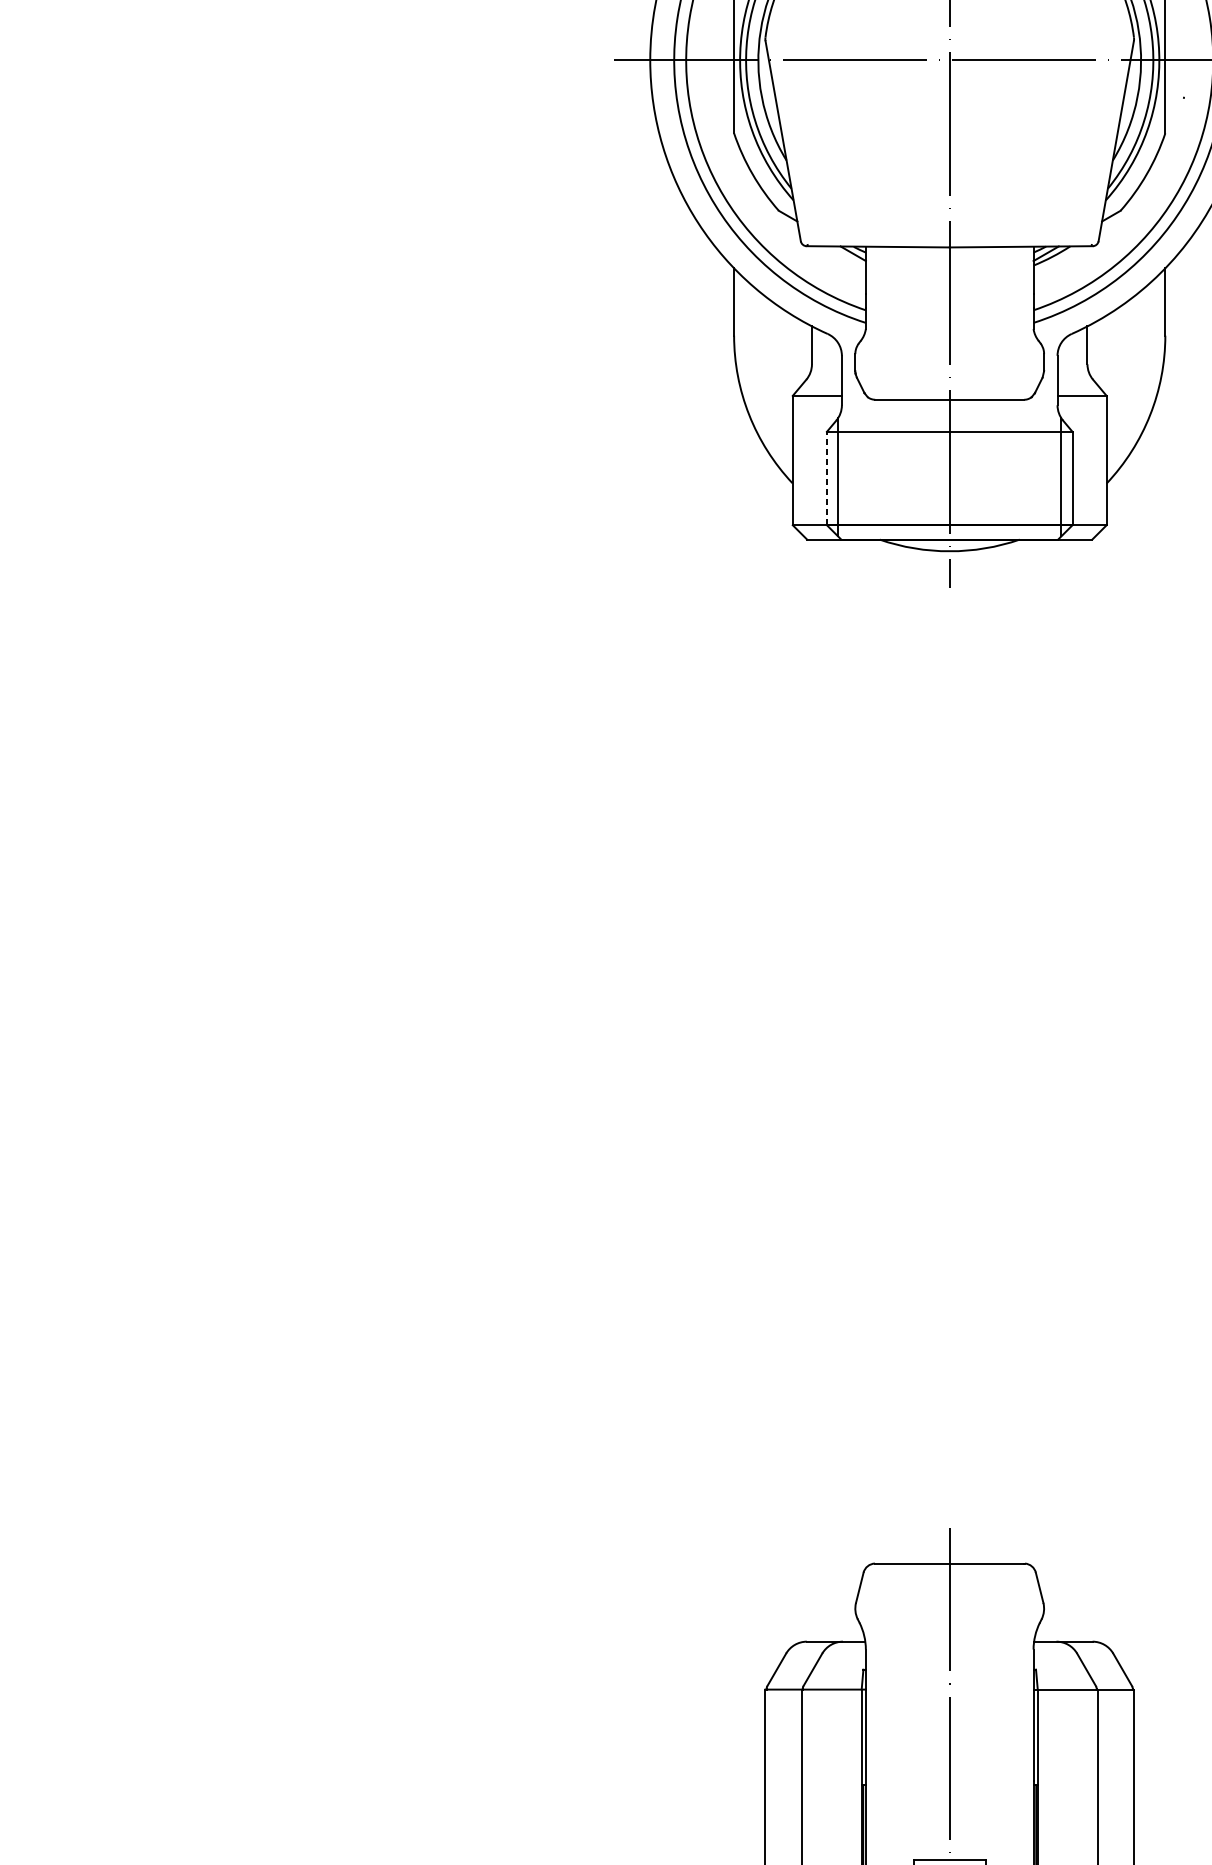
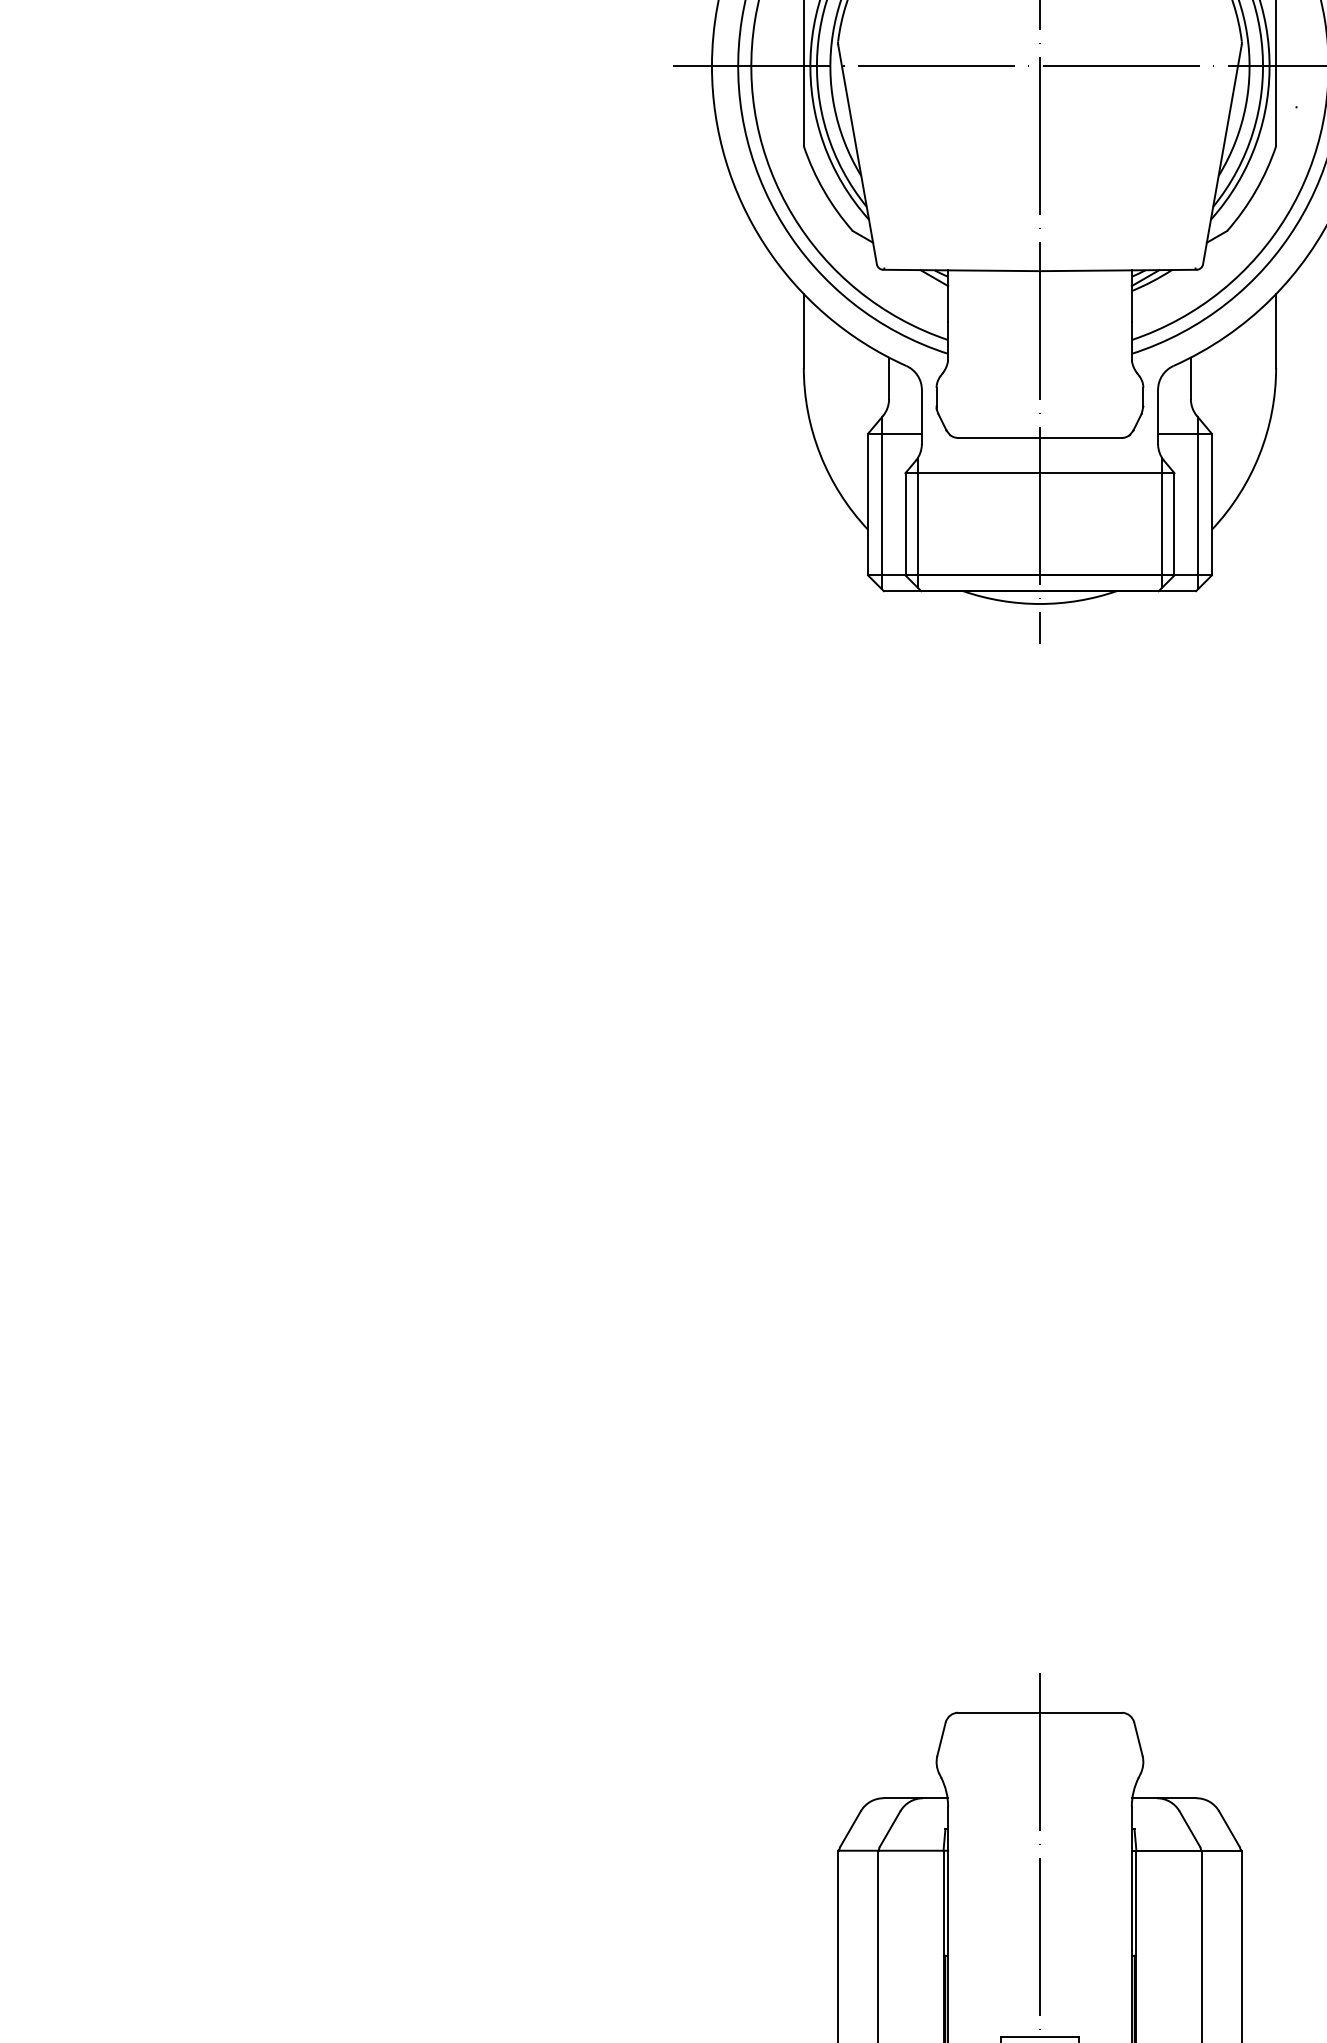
line: (805, 459) -> (881, 503), added
line: (1094, 459) -> (1198, 503), added
line: (826, 477) -> (905, 523), dashed -> solid

